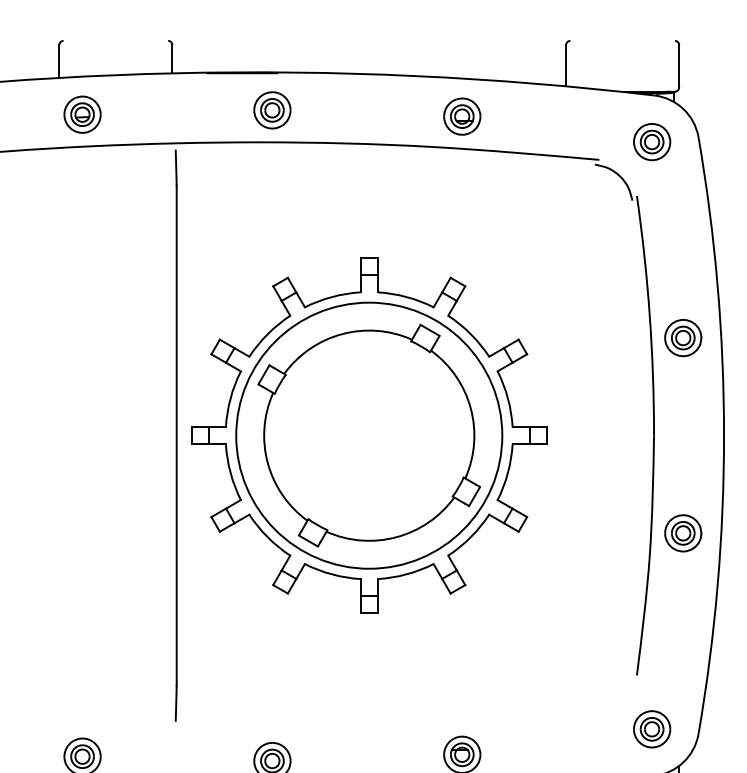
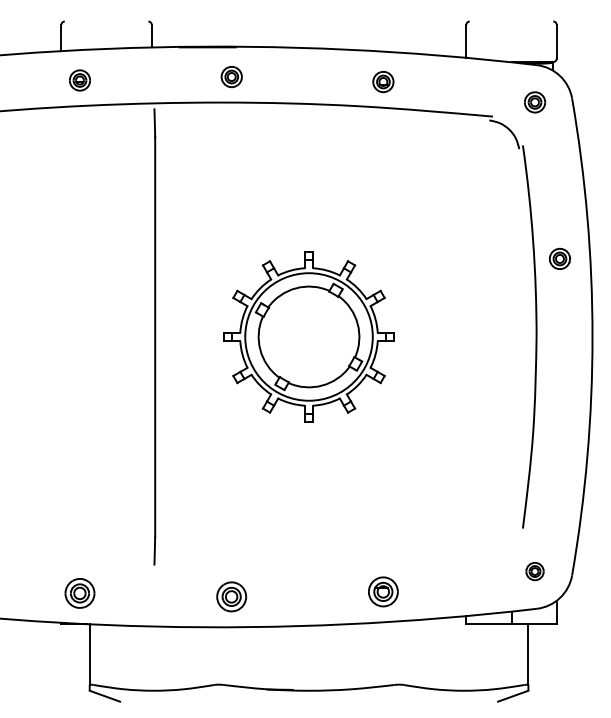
part: (272, 109) -> (231, 76), size x0.7
part: (81, 114) -> (79, 80), size x0.7
part: (462, 115) -> (383, 81), size x0.7
part: (651, 142) -> (534, 102), size x0.7
part: (682, 337) -> (559, 258), size x0.7
part: (368, 435) -> (308, 336), size x0.6
part: (682, 532) -> (559, 414), removed
part: (651, 729) -> (534, 571), size x0.6

